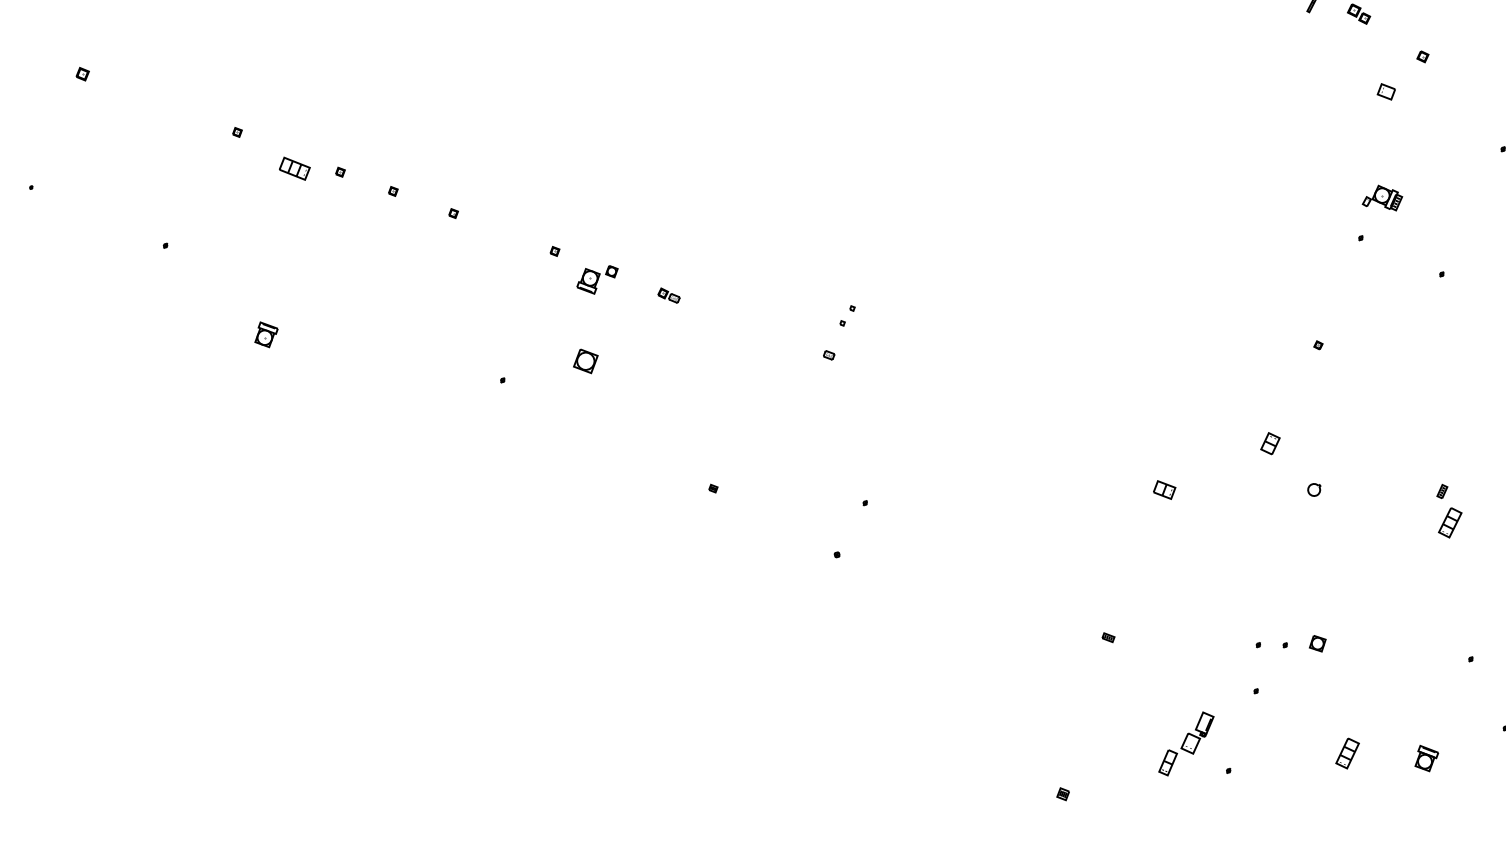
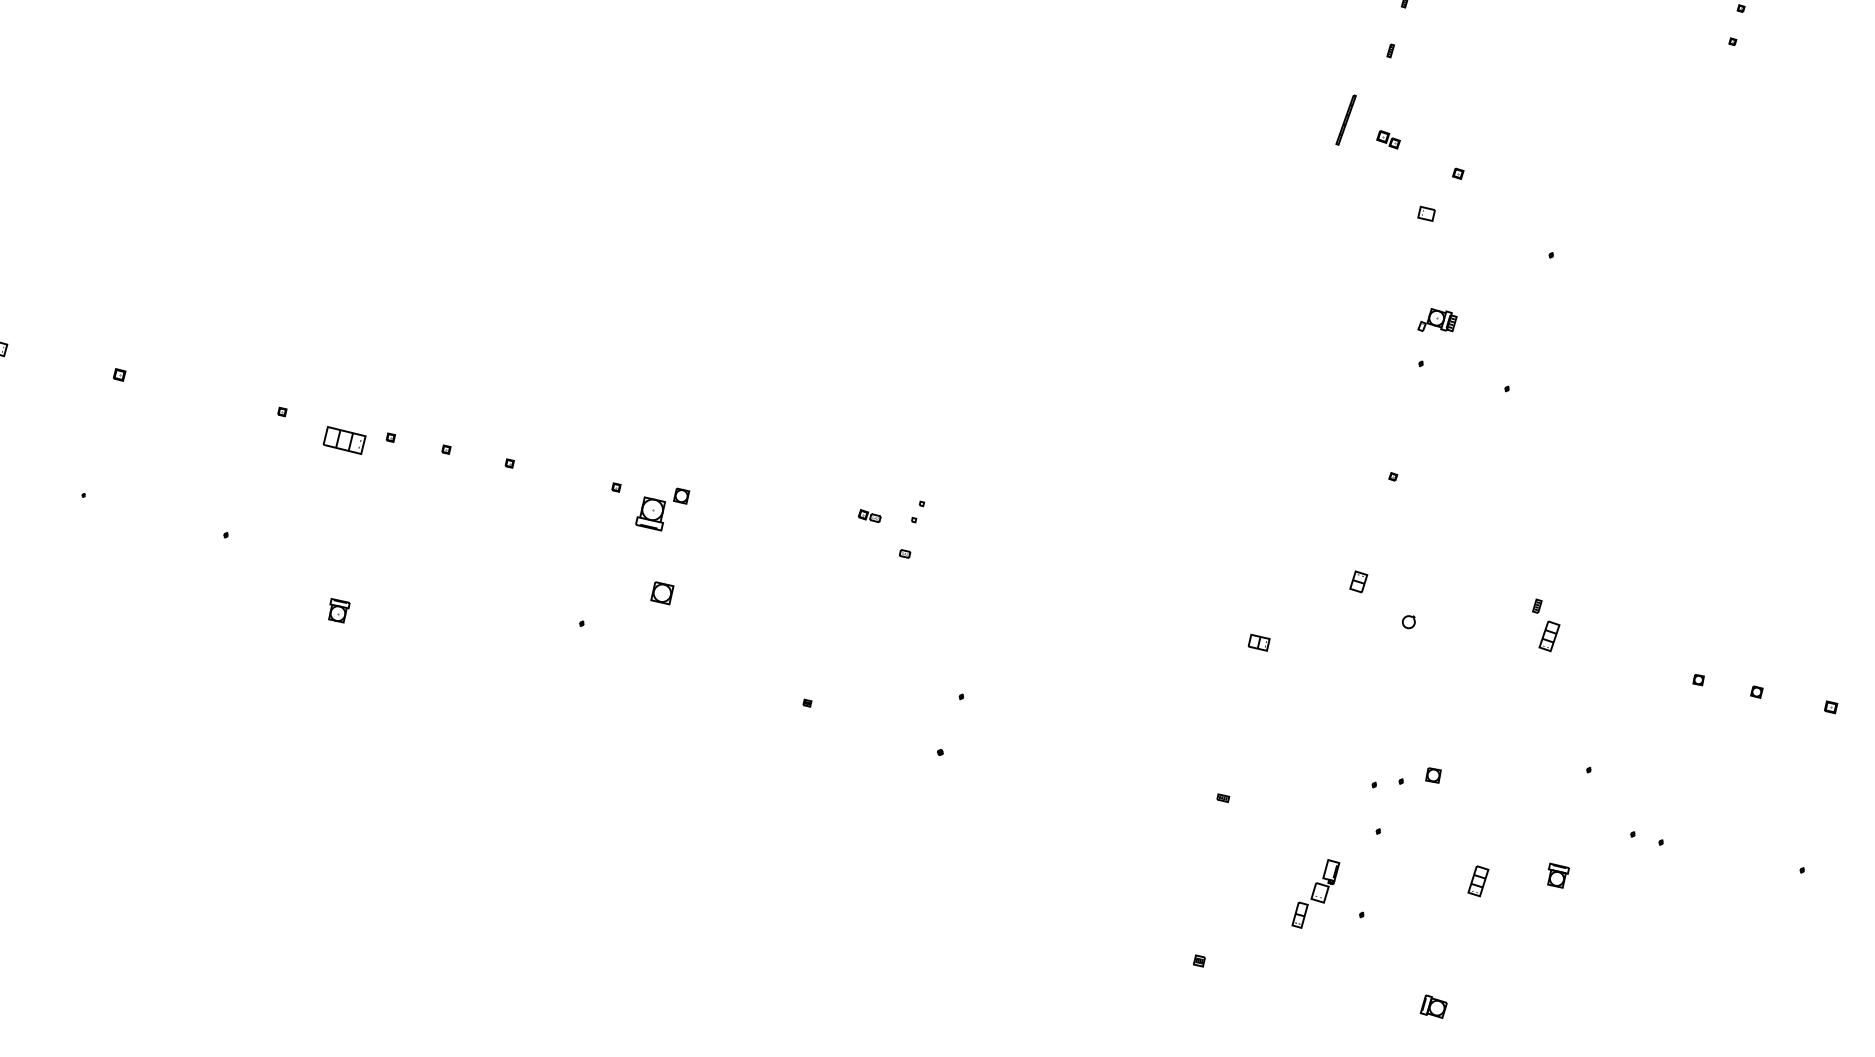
part: (294, 168) -> (344, 440), size x1.4
part: (597, 279) -> (662, 509), size x1.4
part: (668, 295) -> (869, 516), moved

